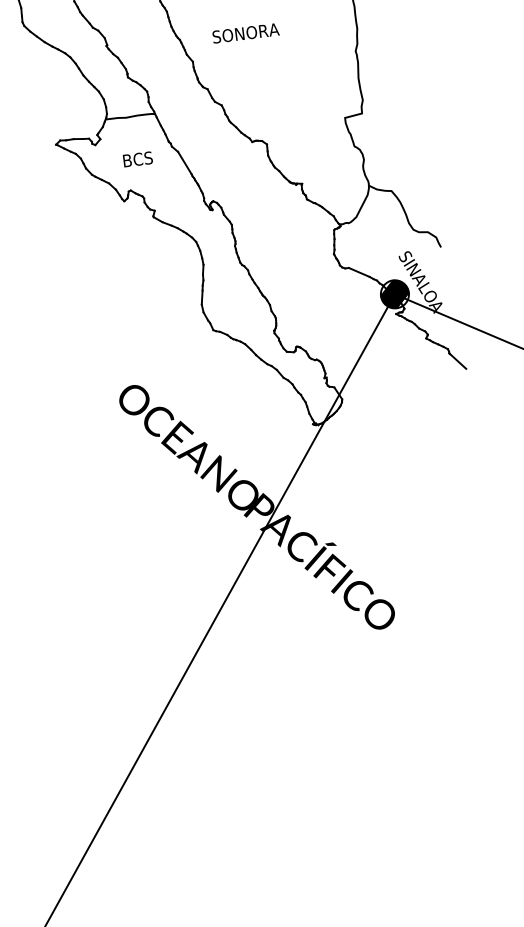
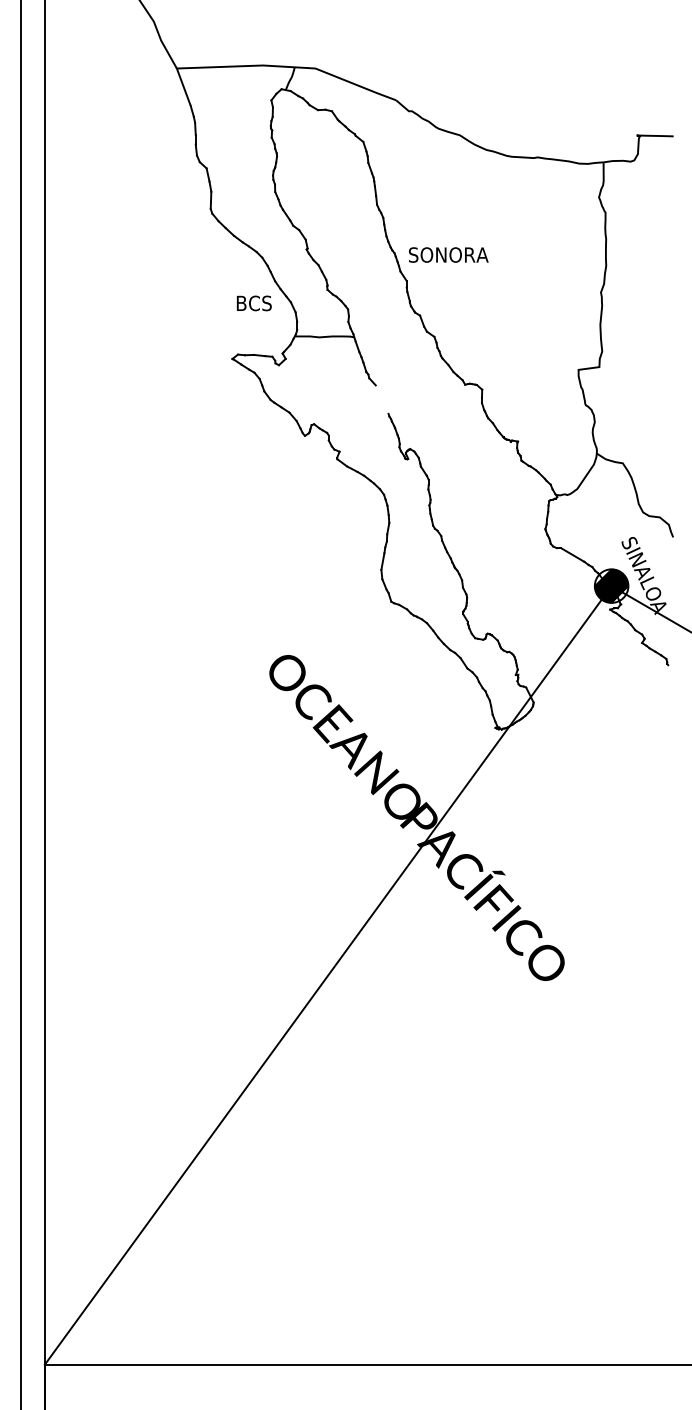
text: (245, 32) -> (448, 254), moved
text: (138, 159) -> (254, 303), moved
line: (184, 162) -> (381, 399), removed
line: (458, 361) -> (676, 674), removed

